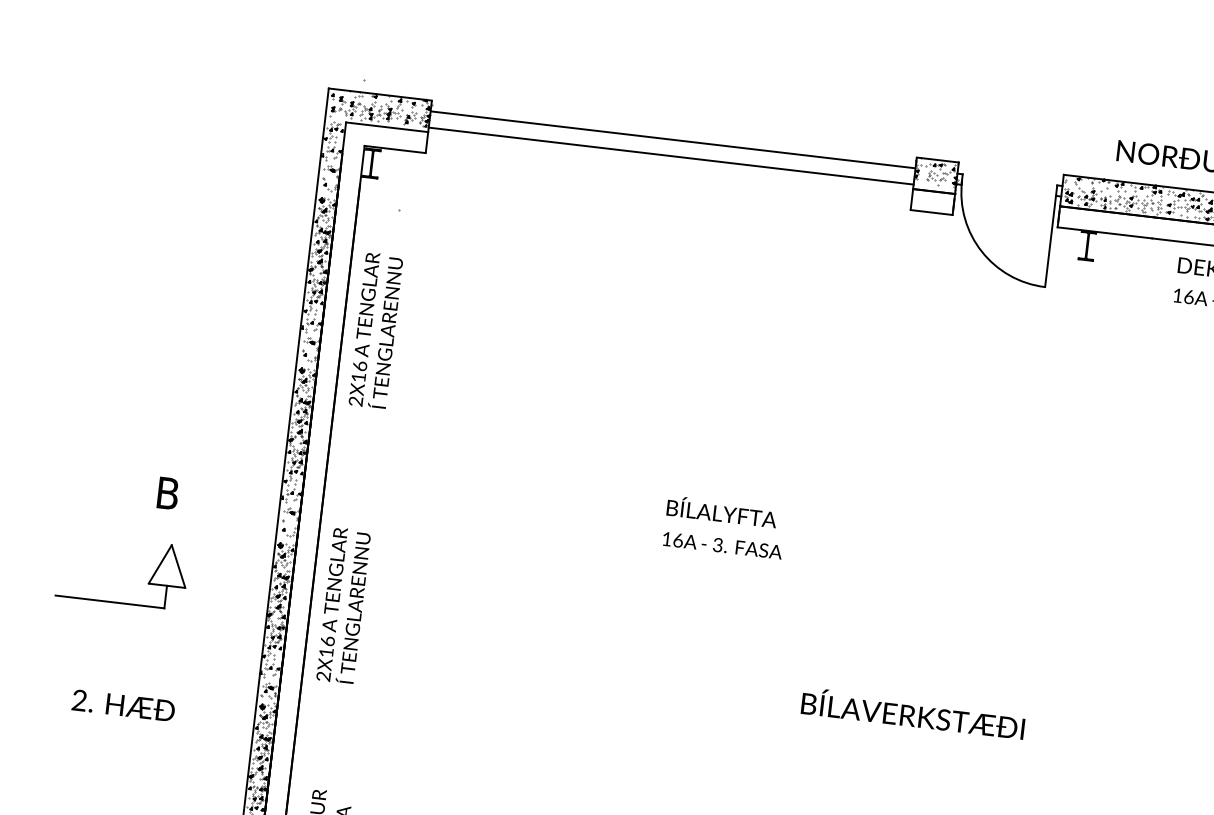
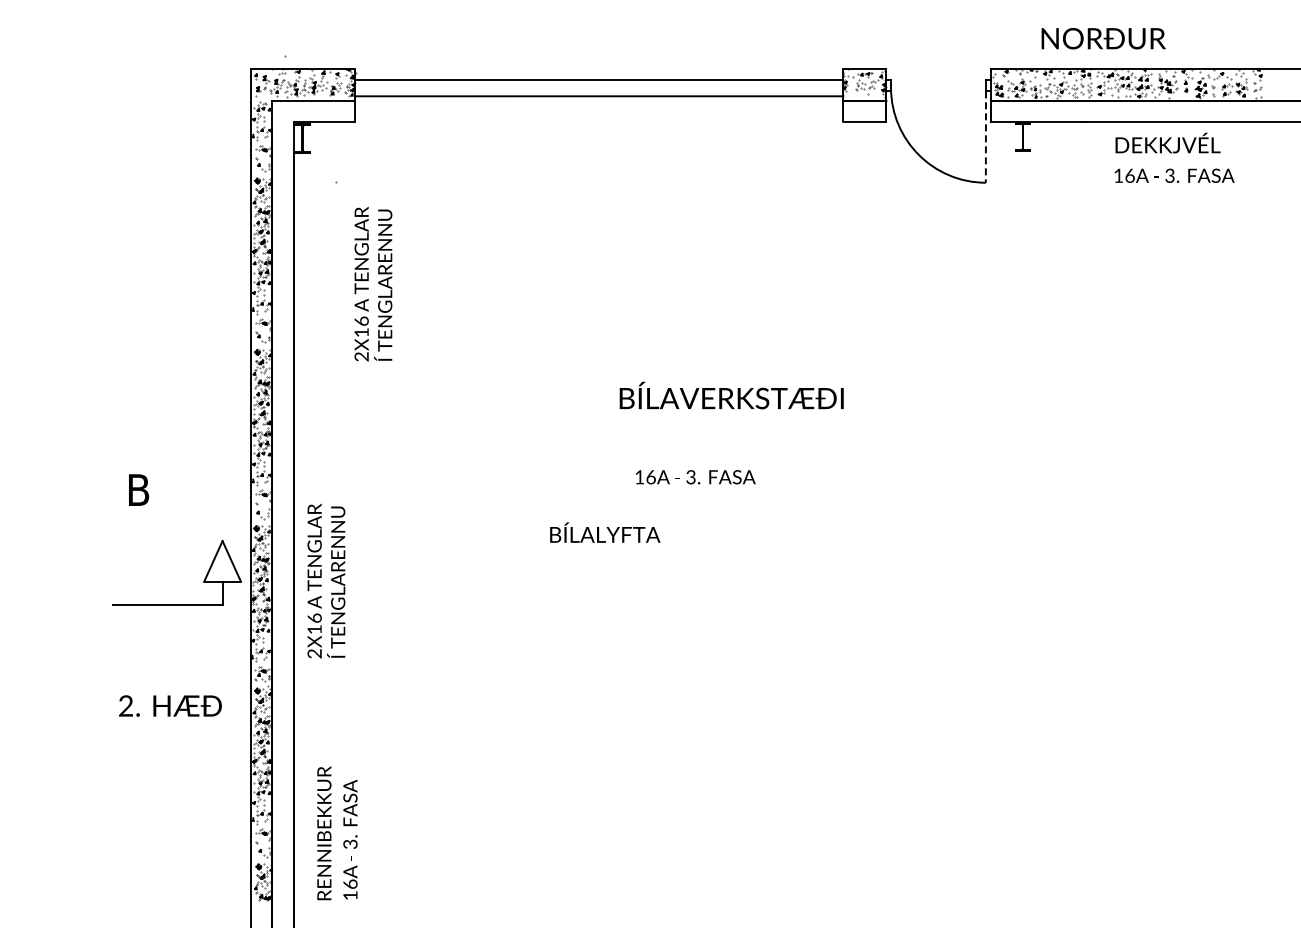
line: (1050, 242) -> (985, 137), solid -> dashed
text: (376, 330) -> (373, 283), moved
text: (722, 511) -> (605, 532), moved
part: (148, 582) -> (203, 580), moved
text: (123, 705) -> (170, 705), moved
text: (913, 713) -> (731, 395), moved

